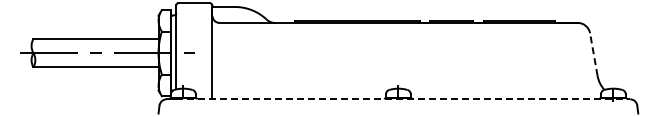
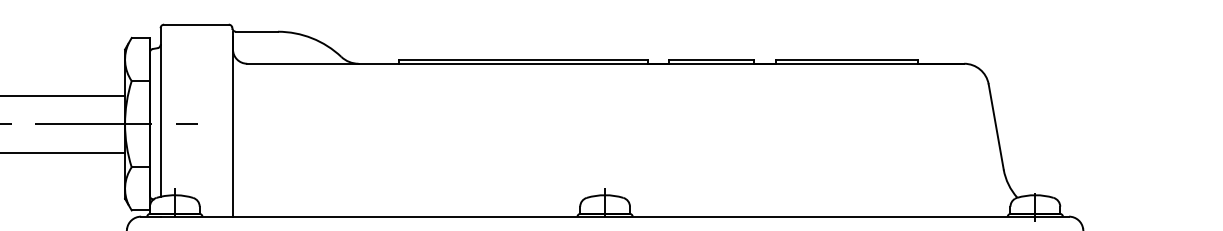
line: (593, 54) -> (995, 126), dashed -> solid
line: (403, 99) -> (615, 216), dashed -> solid

